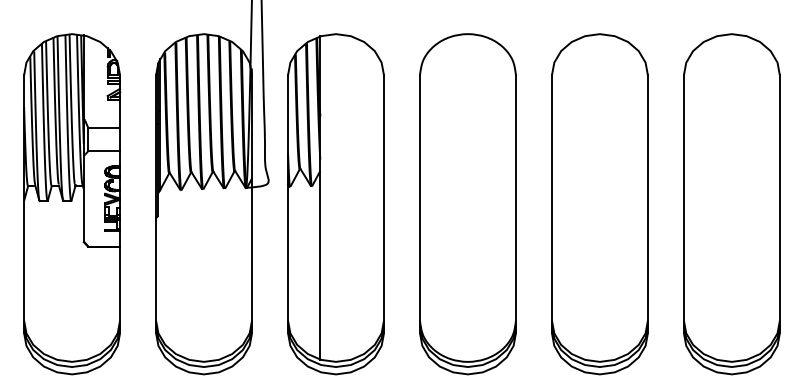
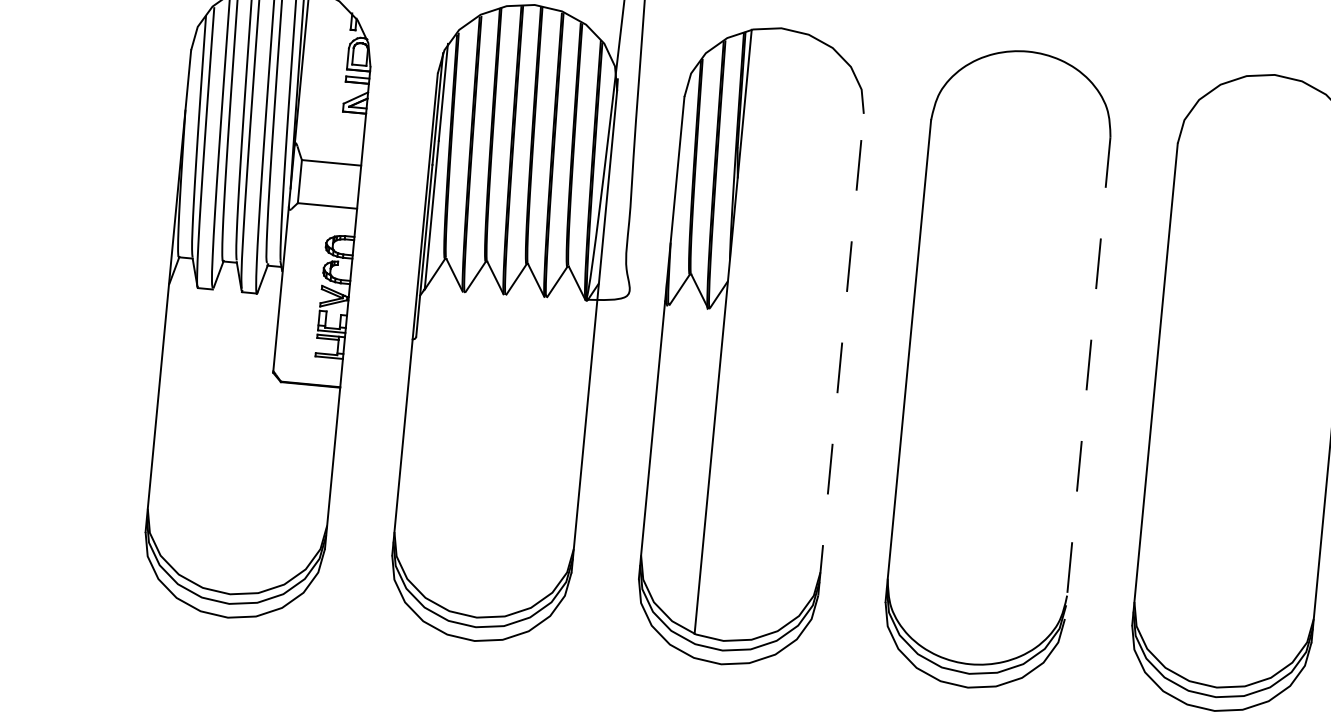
line: (384, 204) -> (841, 355), solid -> dashed
line: (515, 204) -> (1086, 378), solid -> dashed

